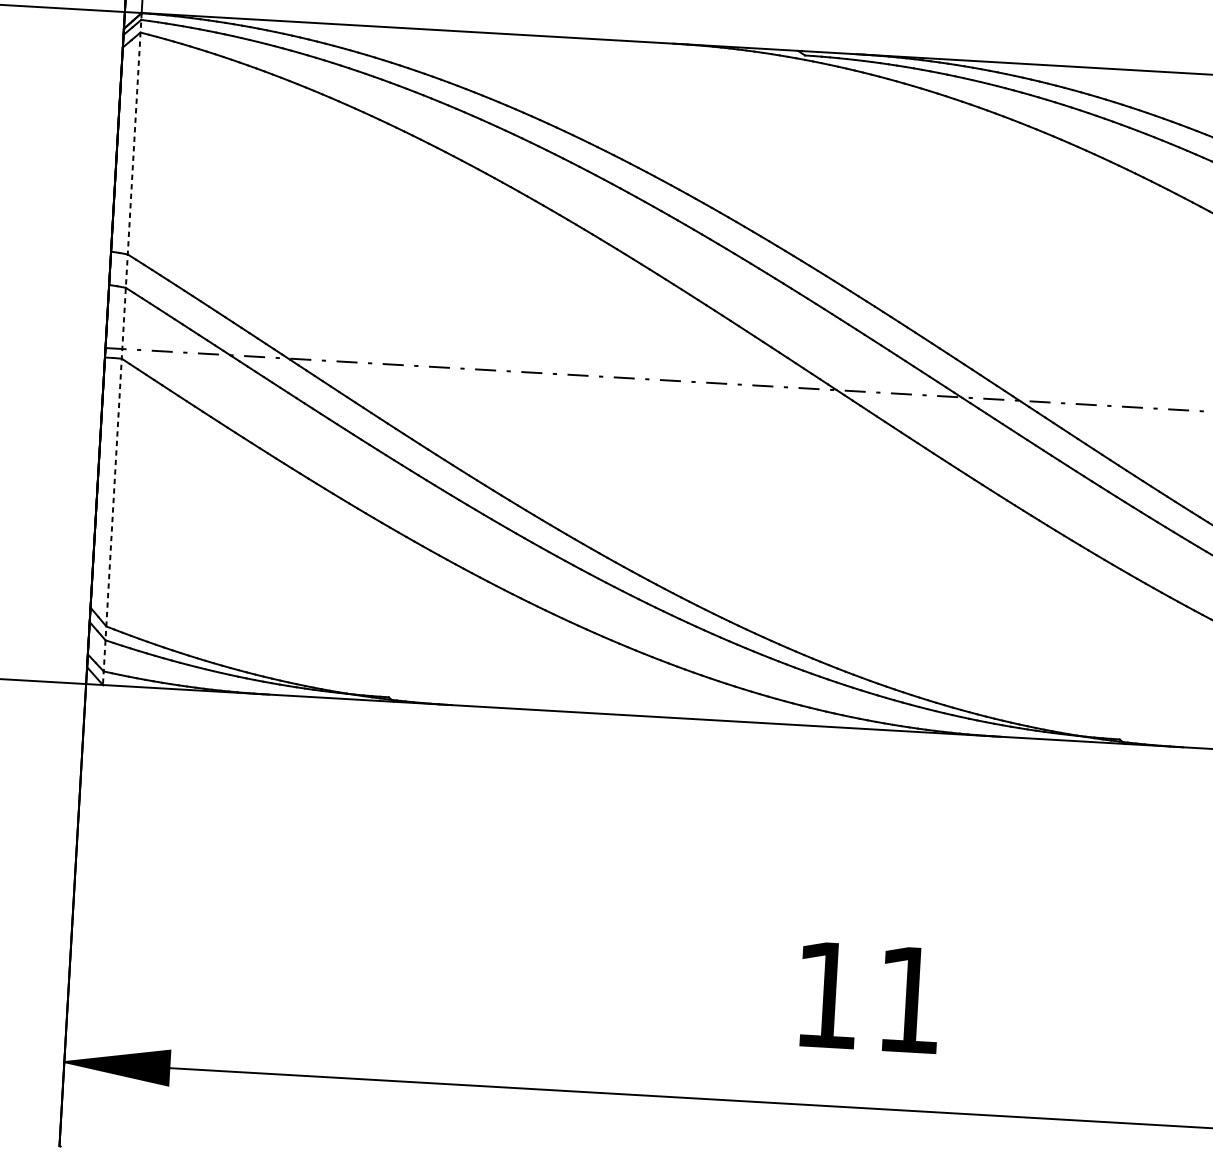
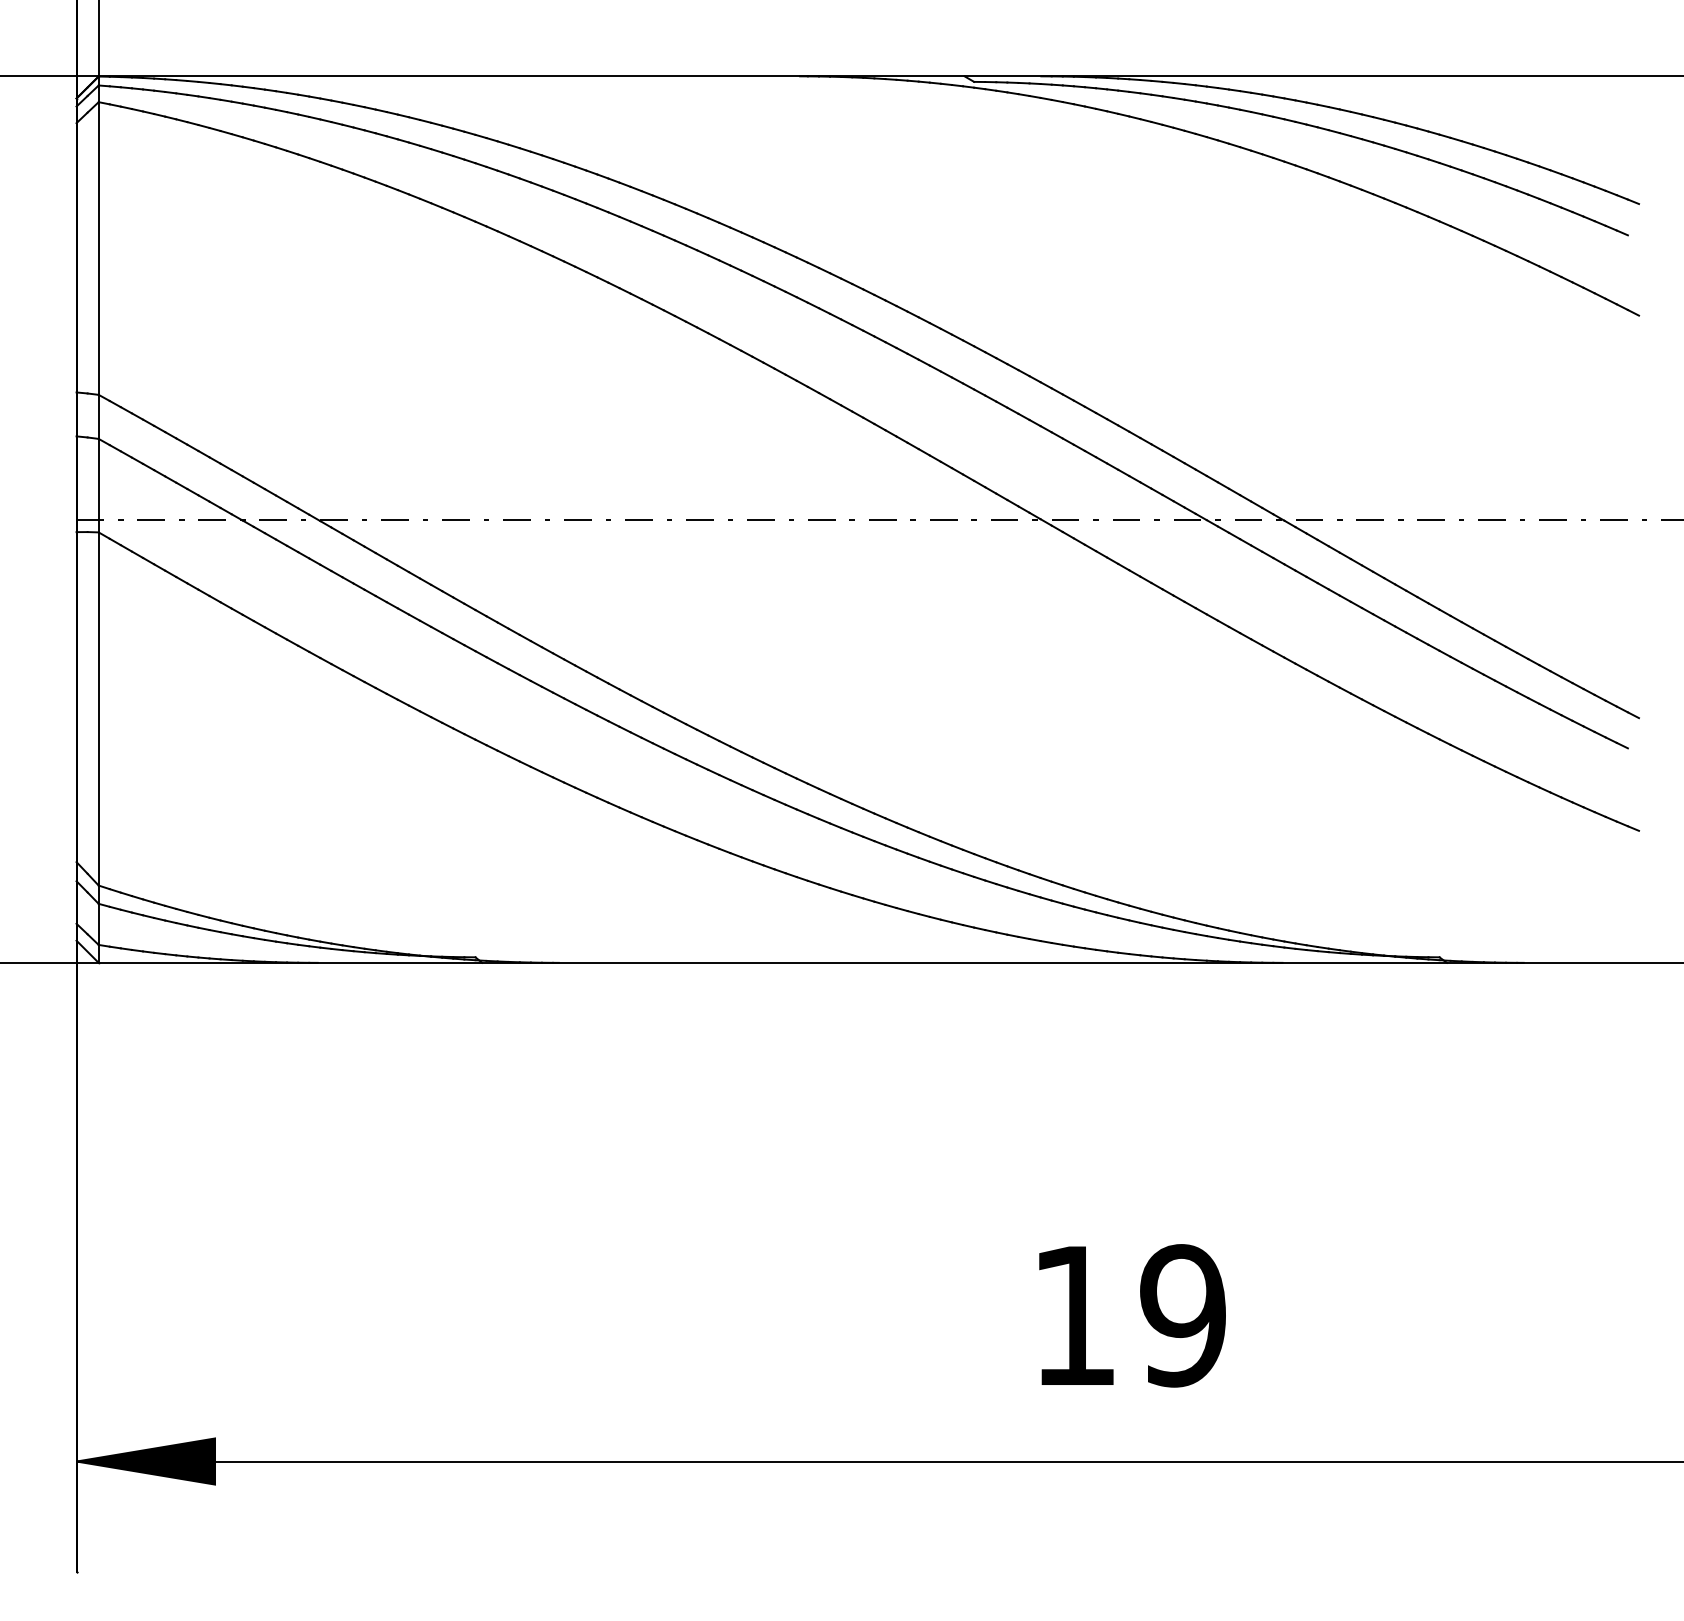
line: (122, 349) -> (98, 520), dashed -> solid
text: (909, 999) -> (1182, 1315), 11 -> 19

